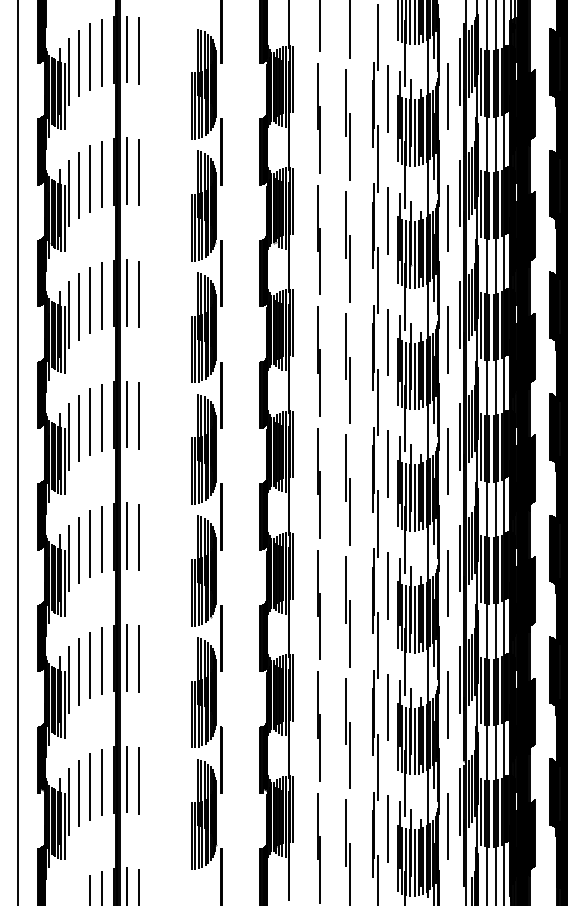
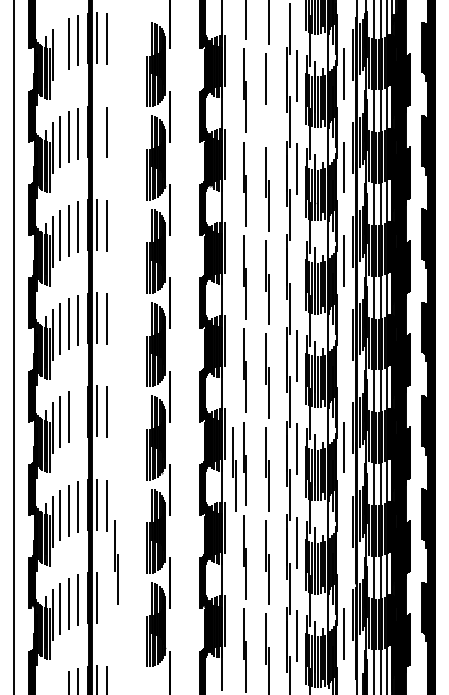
line: (78, 63) -> (60, 48), removed
line: (349, 146) -> (268, 112), removed
line: (126, 170) -> (97, 130), removed
line: (387, 342) -> (297, 262), removed
line: (447, 461) -> (343, 354), removed
line: (101, 539) -> (77, 413), removed
part: (304, 611) -> (233, 469), added
line: (447, 704) -> (343, 540), removed
part: (151, 733) -> (116, 562), added
line: (139, 780) -> (107, 598), removed

